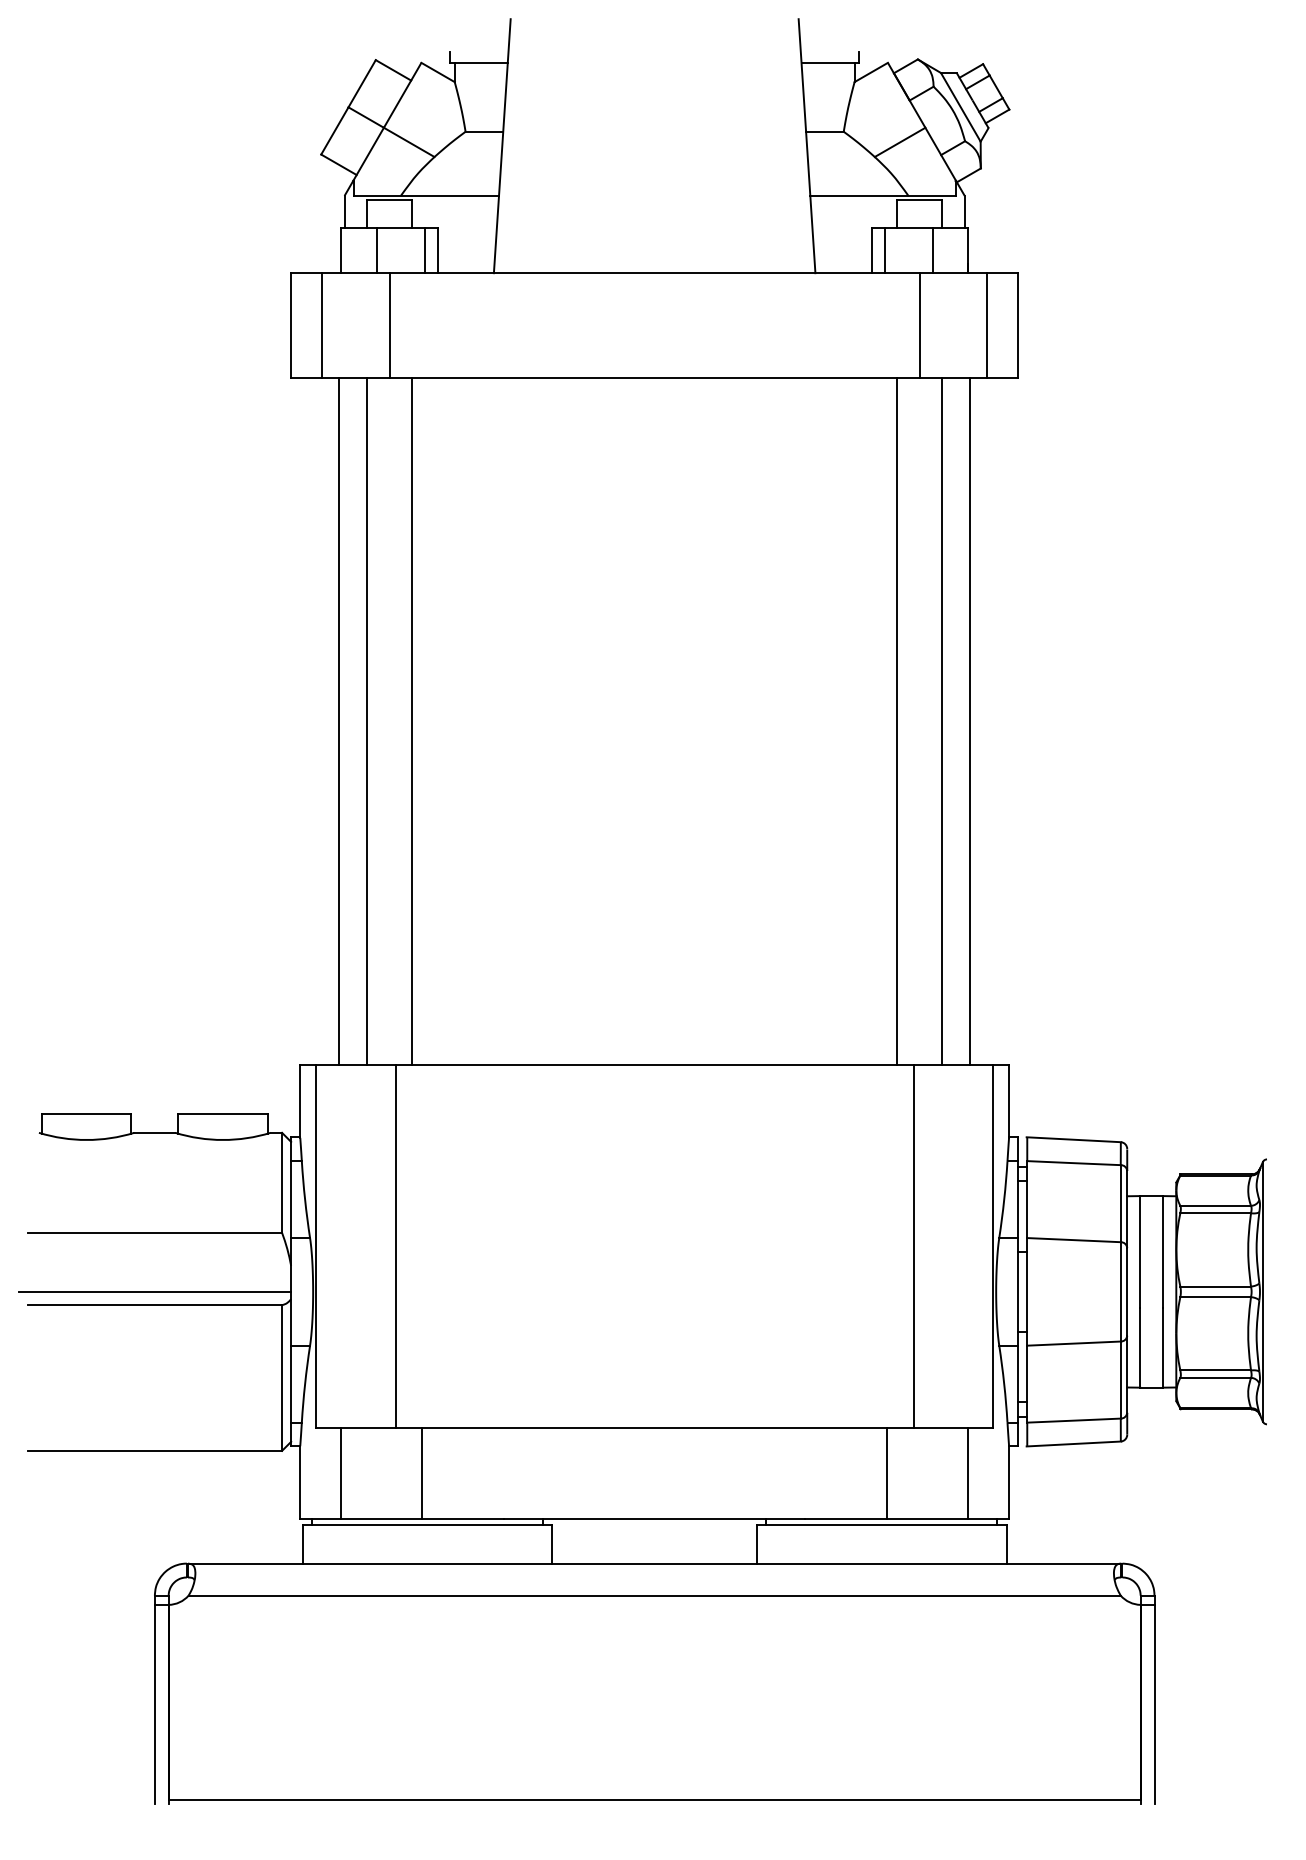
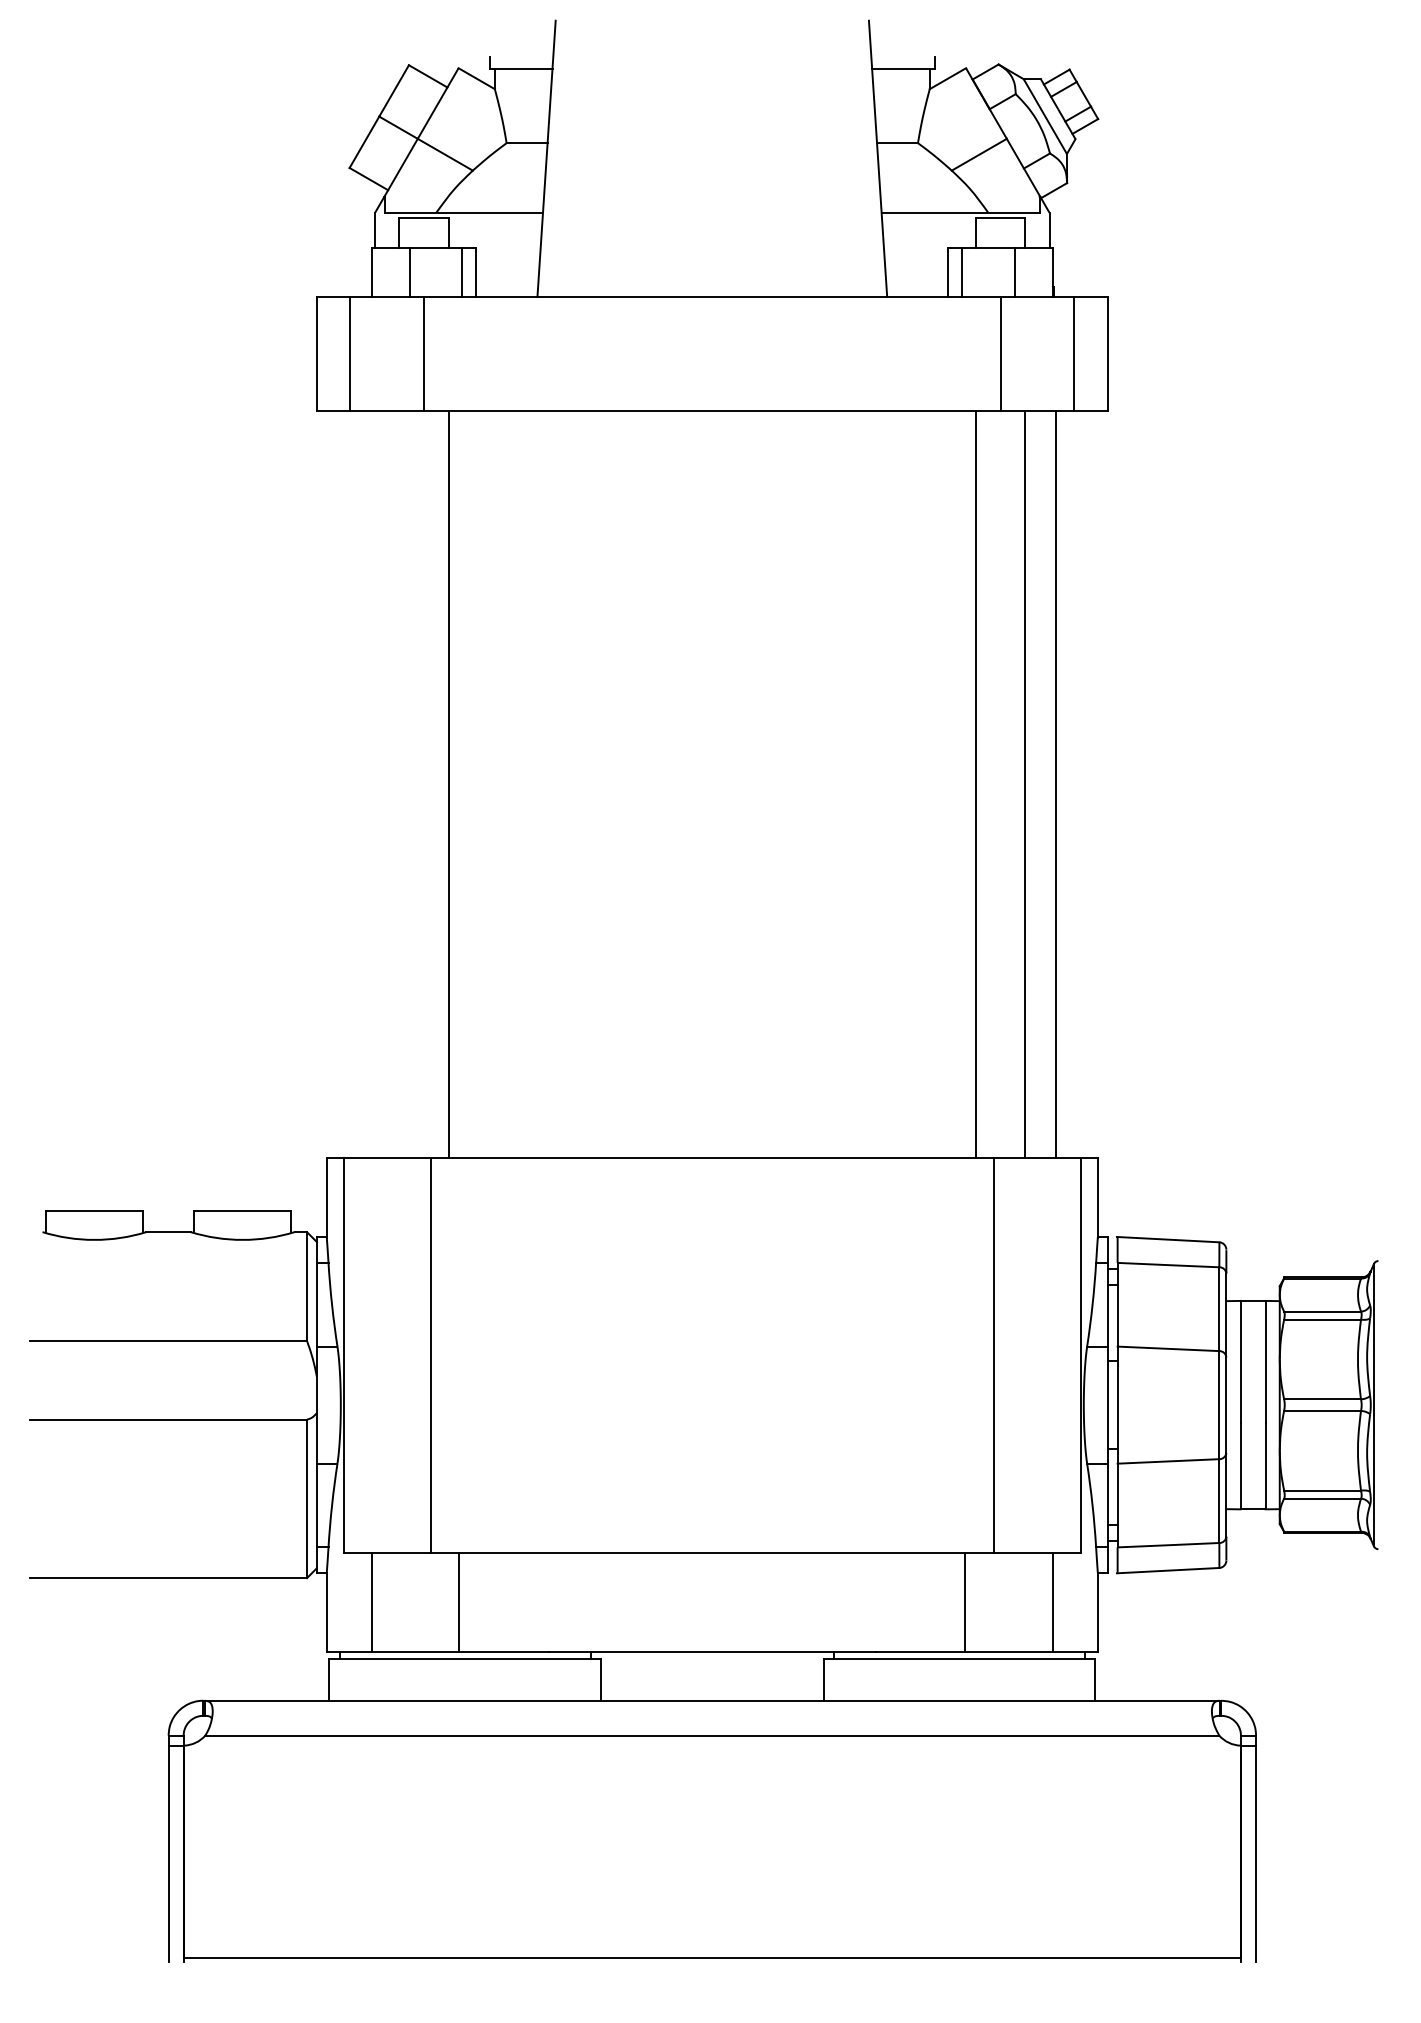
line: (338, 720) -> (368, 783), removed
line: (366, 720) -> (398, 783), removed
line: (154, 1291) -> (168, 1404), removed

